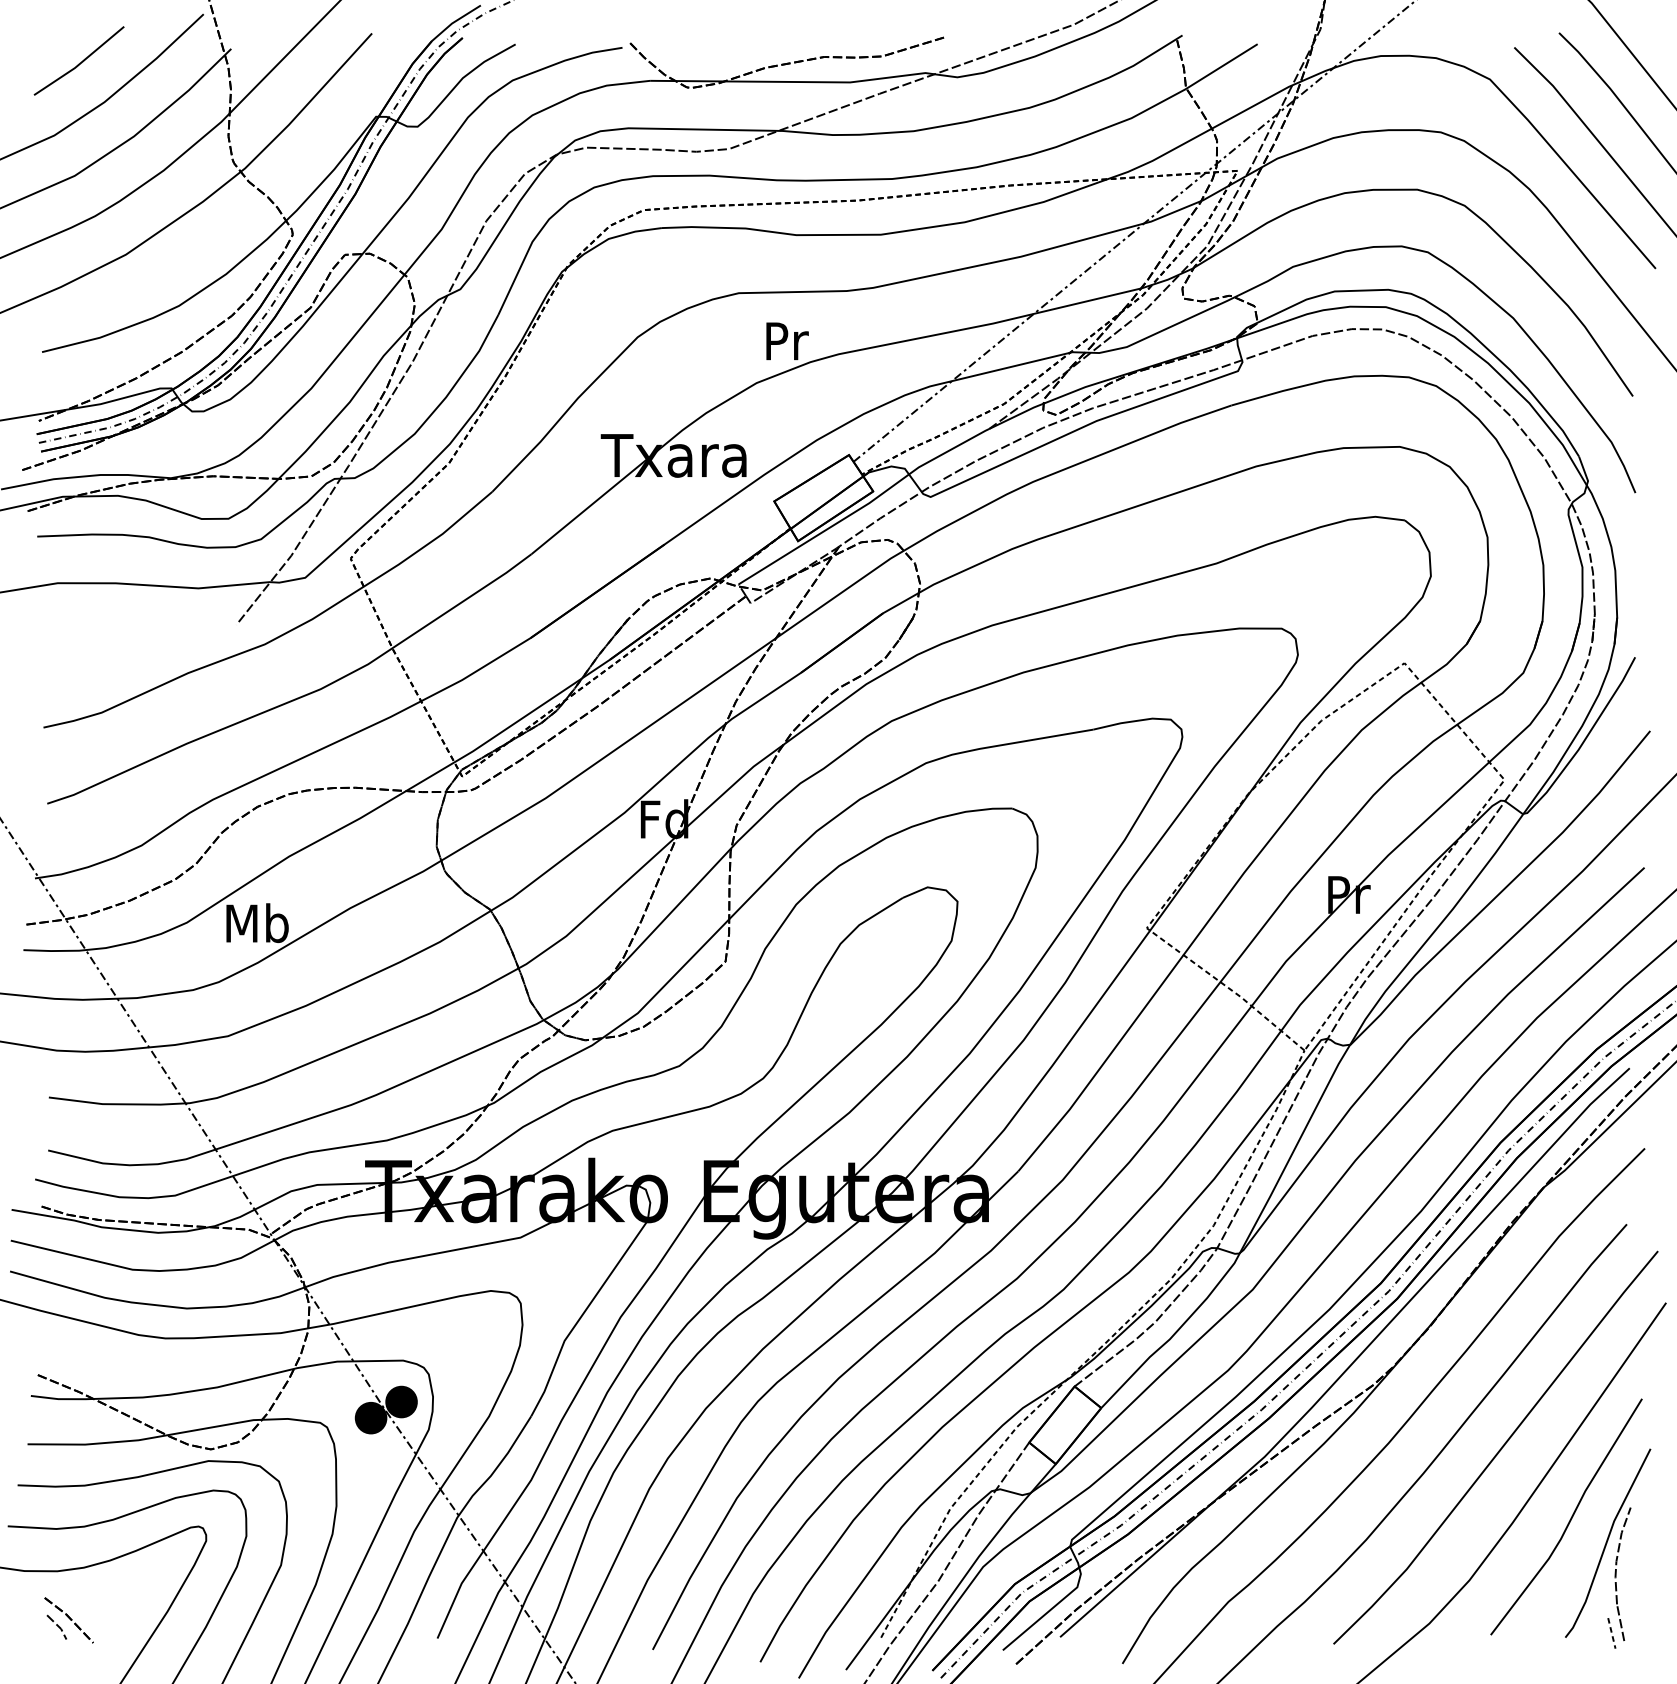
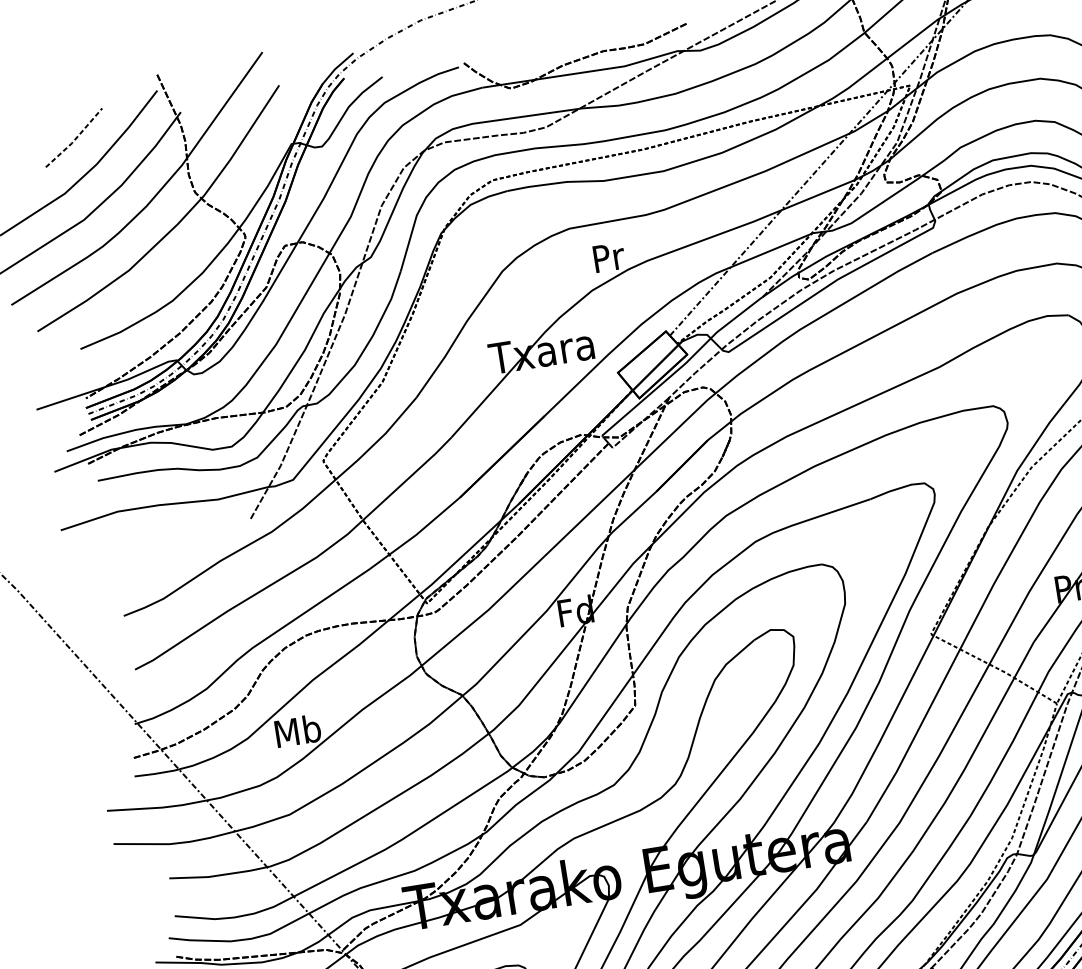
line: (80, 63) -> (75, 139), solid -> dashed

